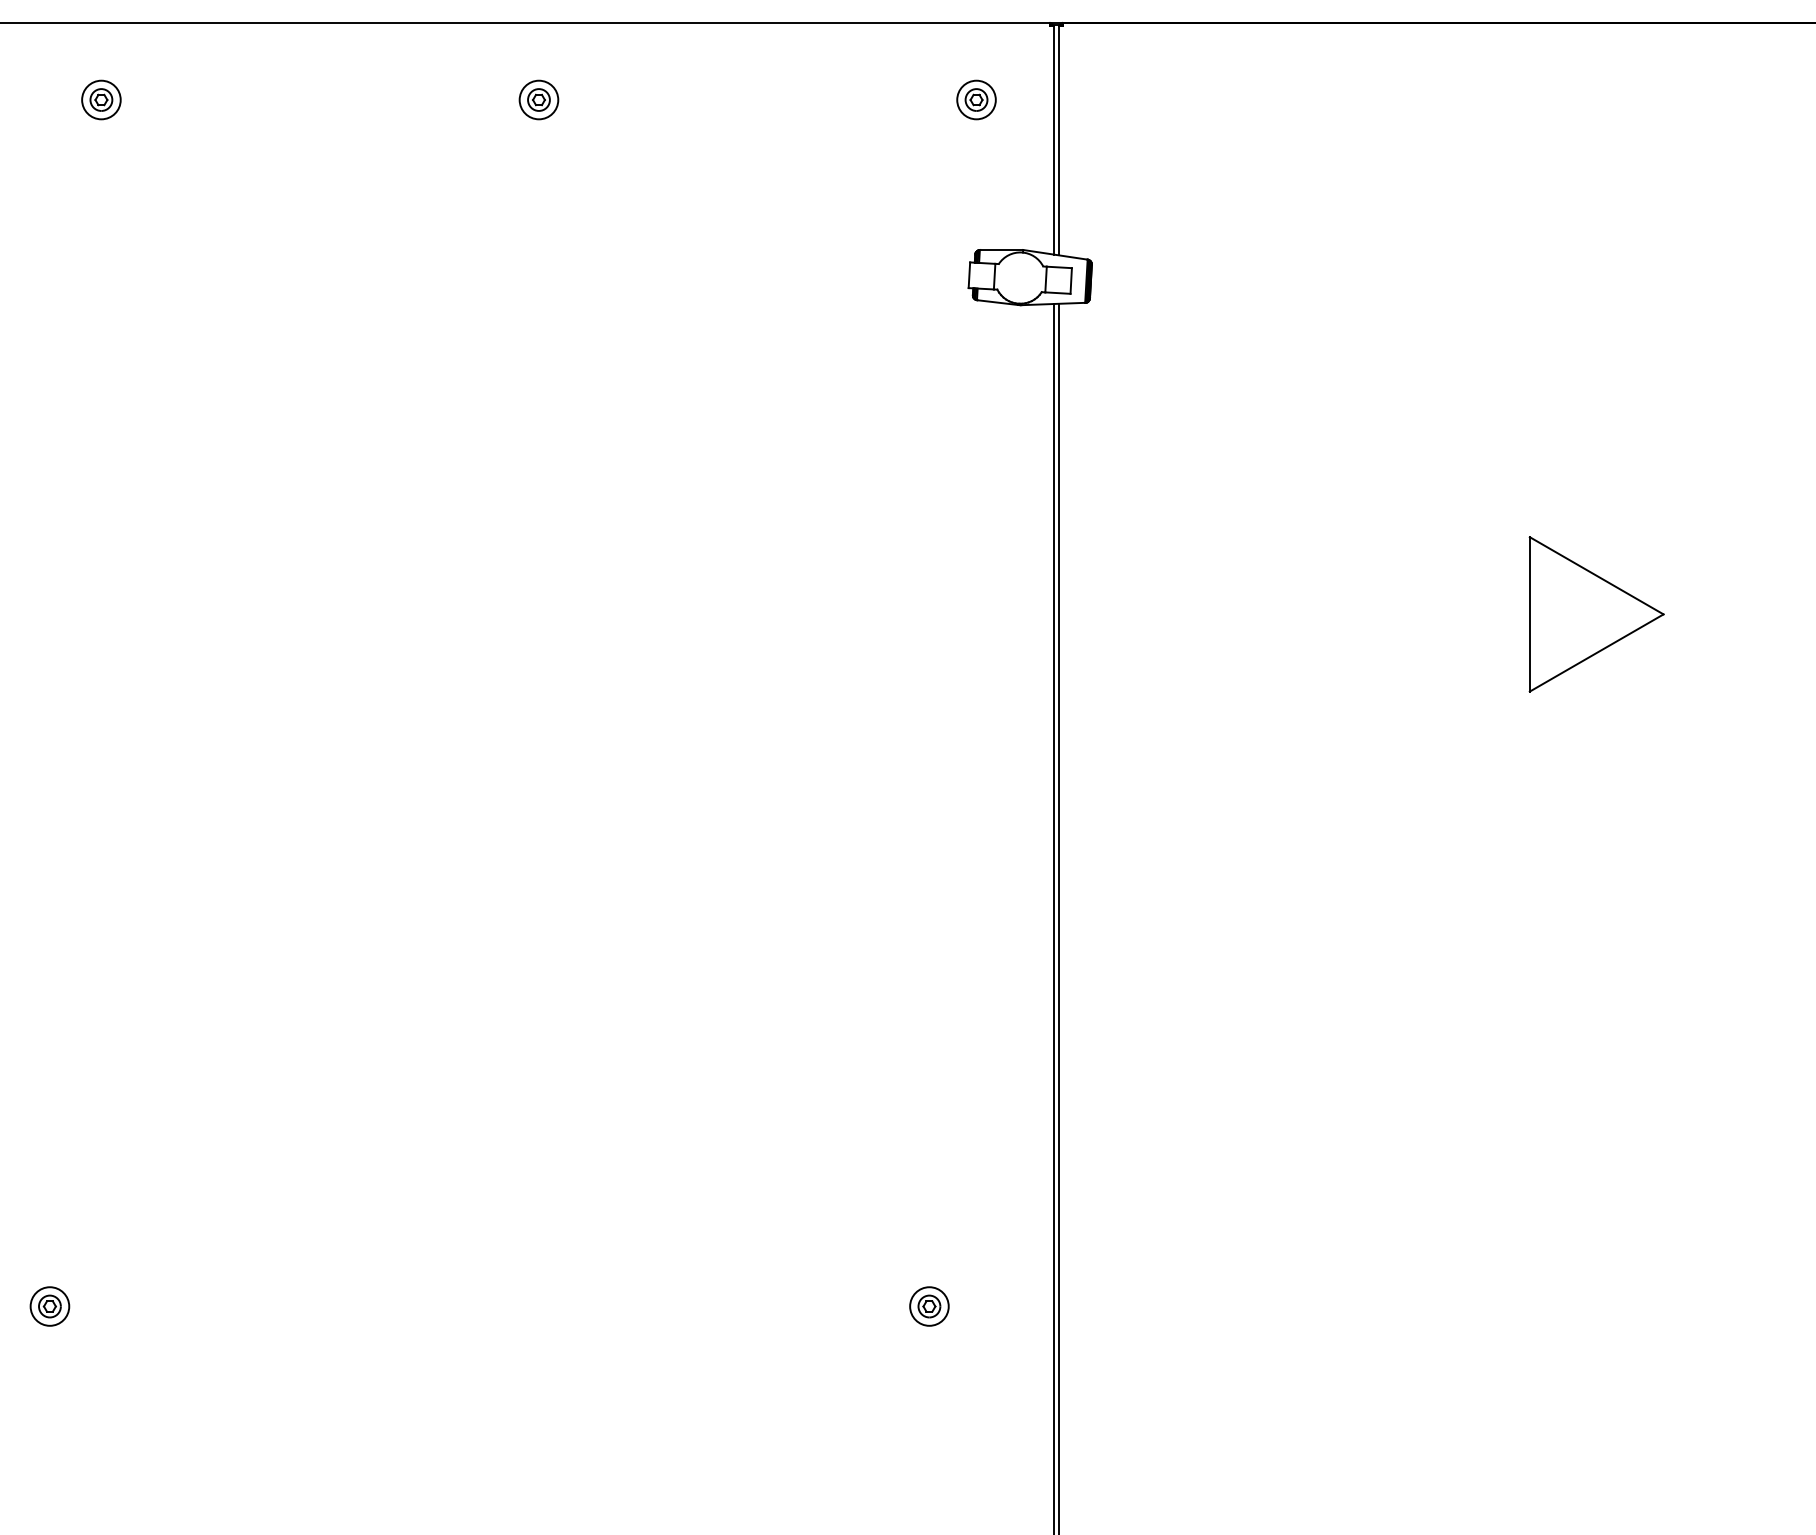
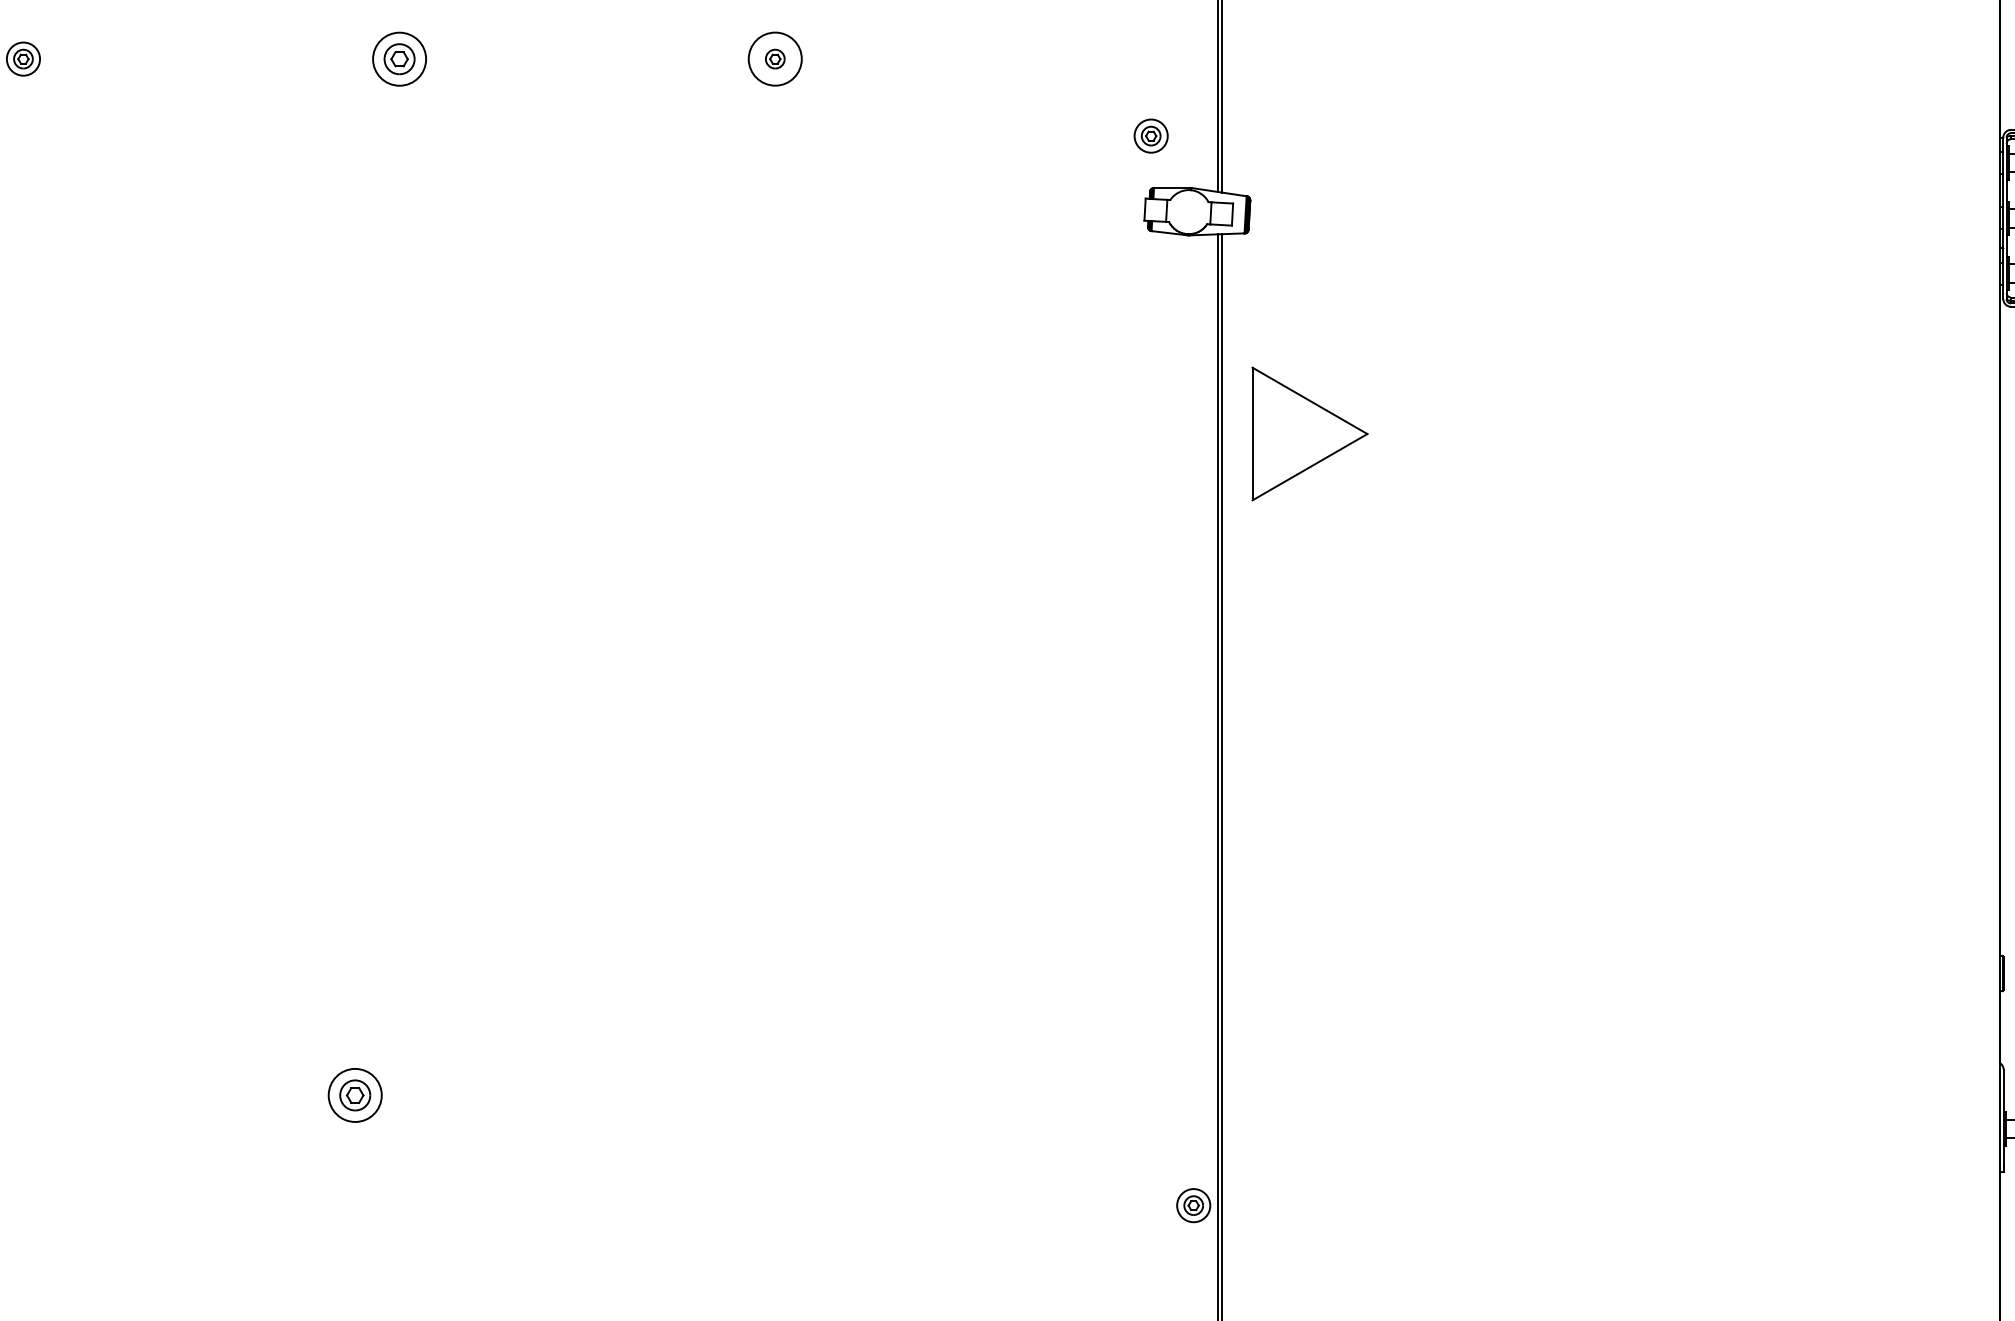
part: (100, 99) -> (398, 58), size x1.6
circle: (538, 99) -> (774, 58), size x1.6
part: (975, 99) -> (1150, 135), moved
part: (1596, 613) -> (1309, 433), moved
part: (49, 1306) -> (354, 1095), size x1.6
part: (929, 1306) -> (1193, 1205), moved

